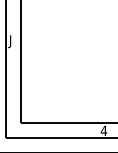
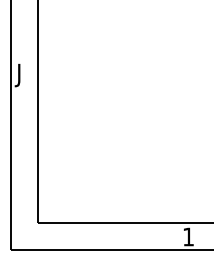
text: (103, 130) -> (187, 236), 4 -> 1

